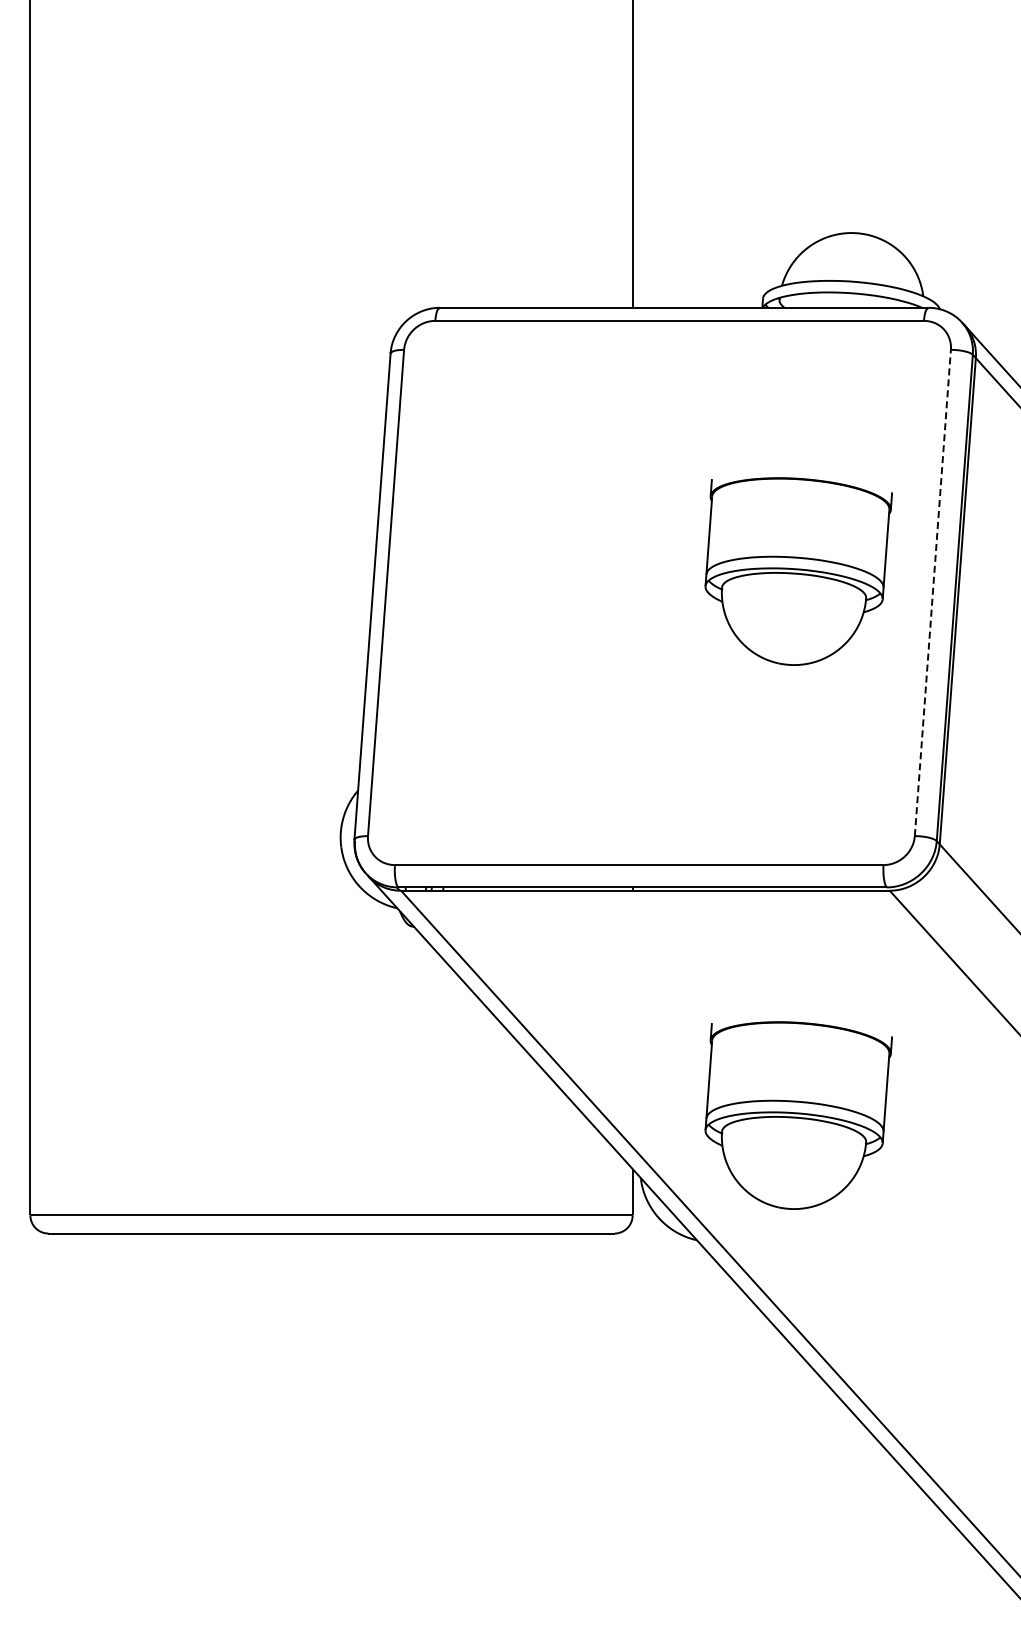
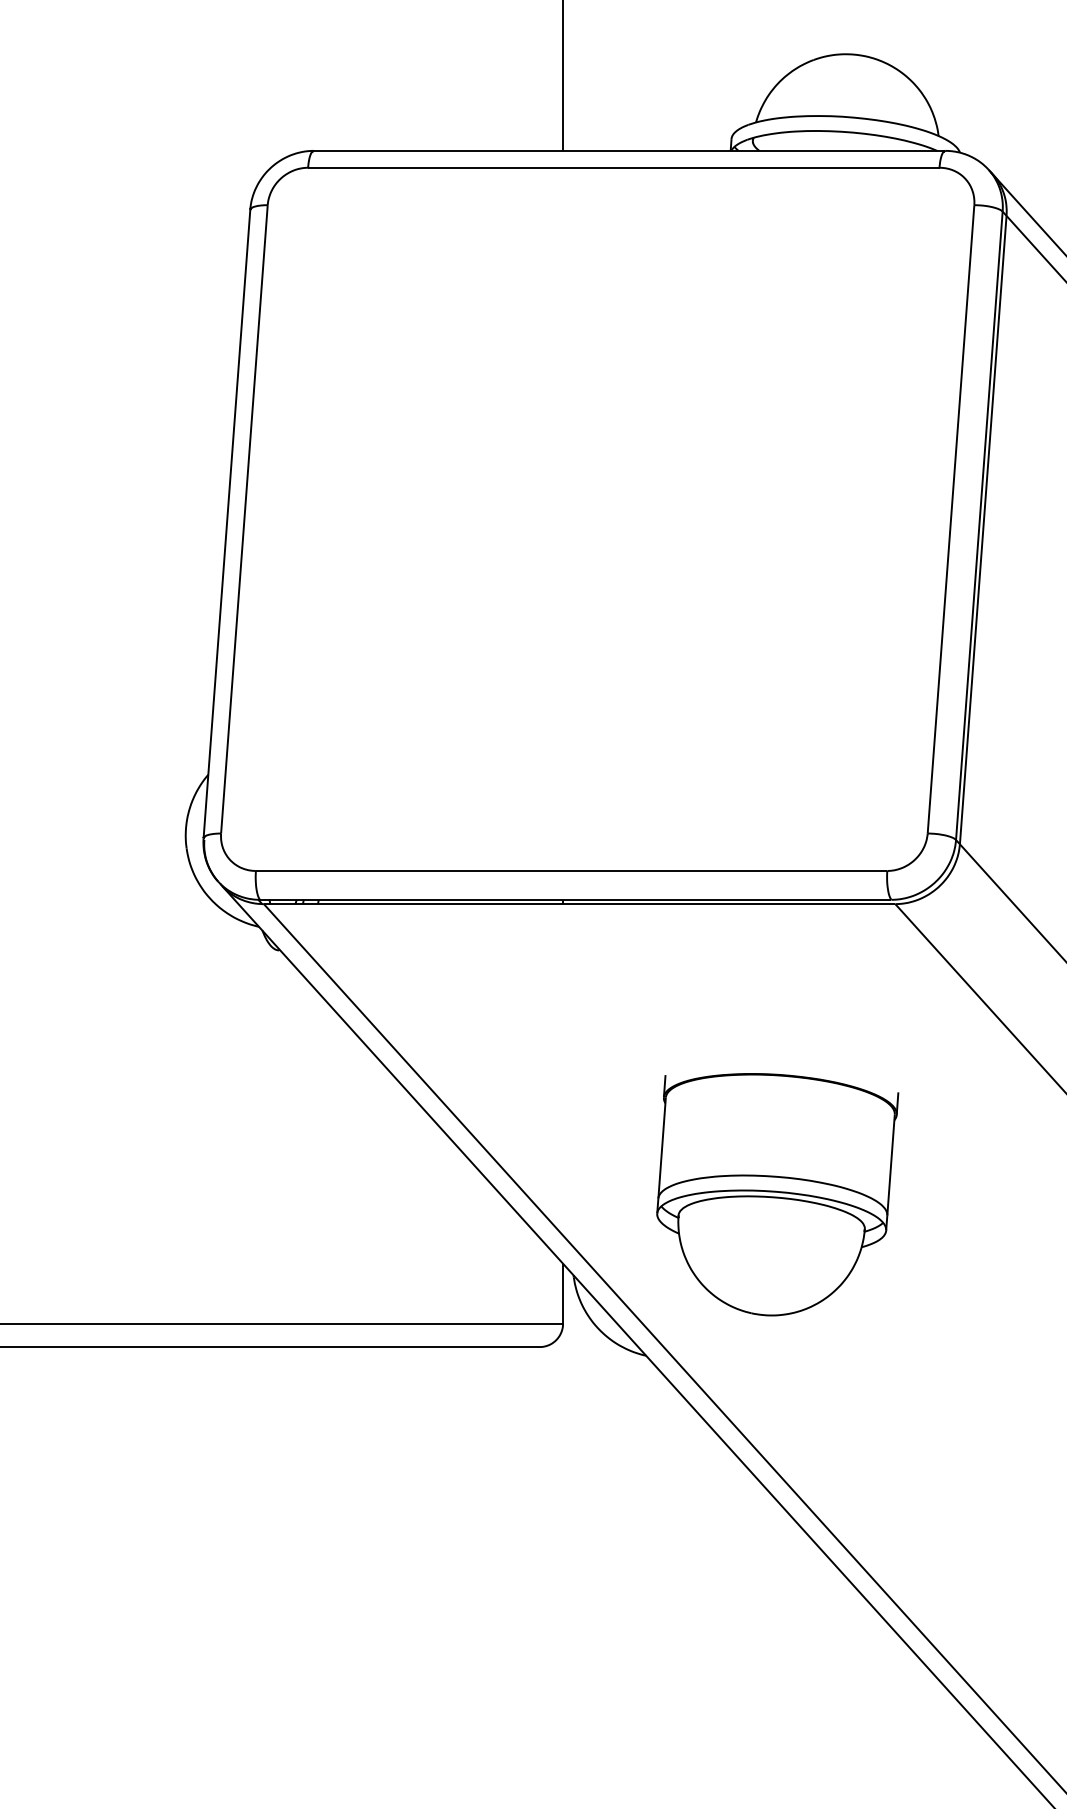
part: (798, 571) -> (777, 491), removed
line: (932, 593) -> (950, 520), dashed -> solid

